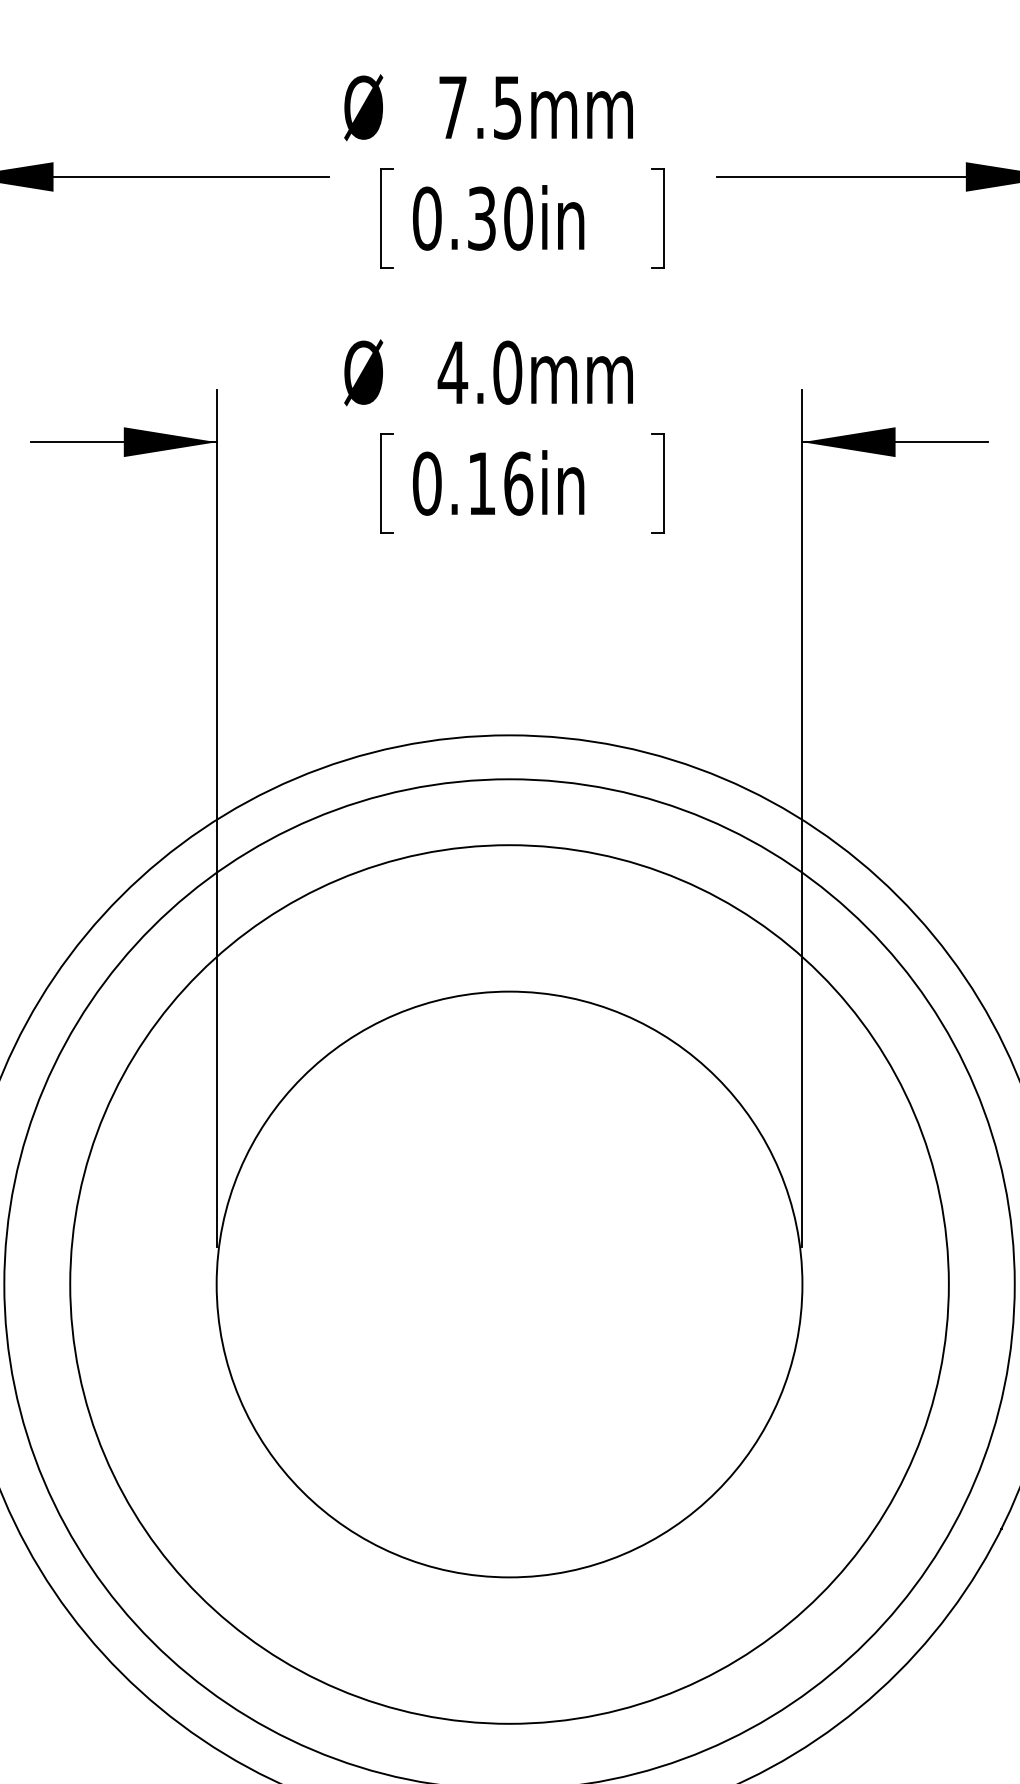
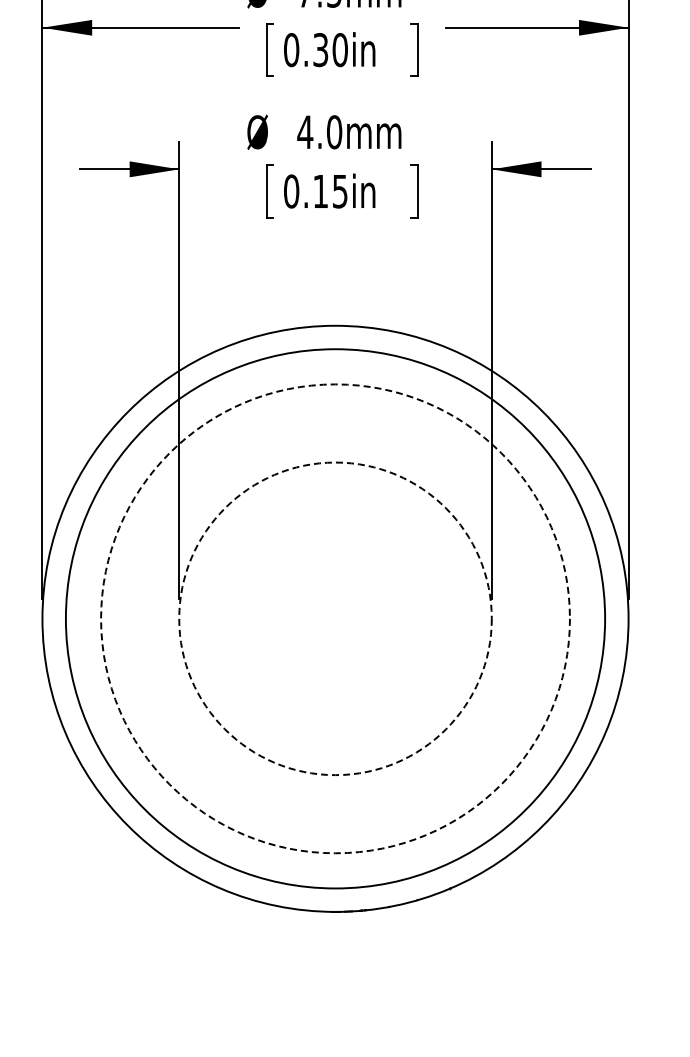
text: (518, 483) -> (340, 191), 0.16in -> 0.15in
circle: (509, 1283) -> (335, 618), solid -> dashed
circle: (509, 1283) -> (335, 618), solid -> dashed

